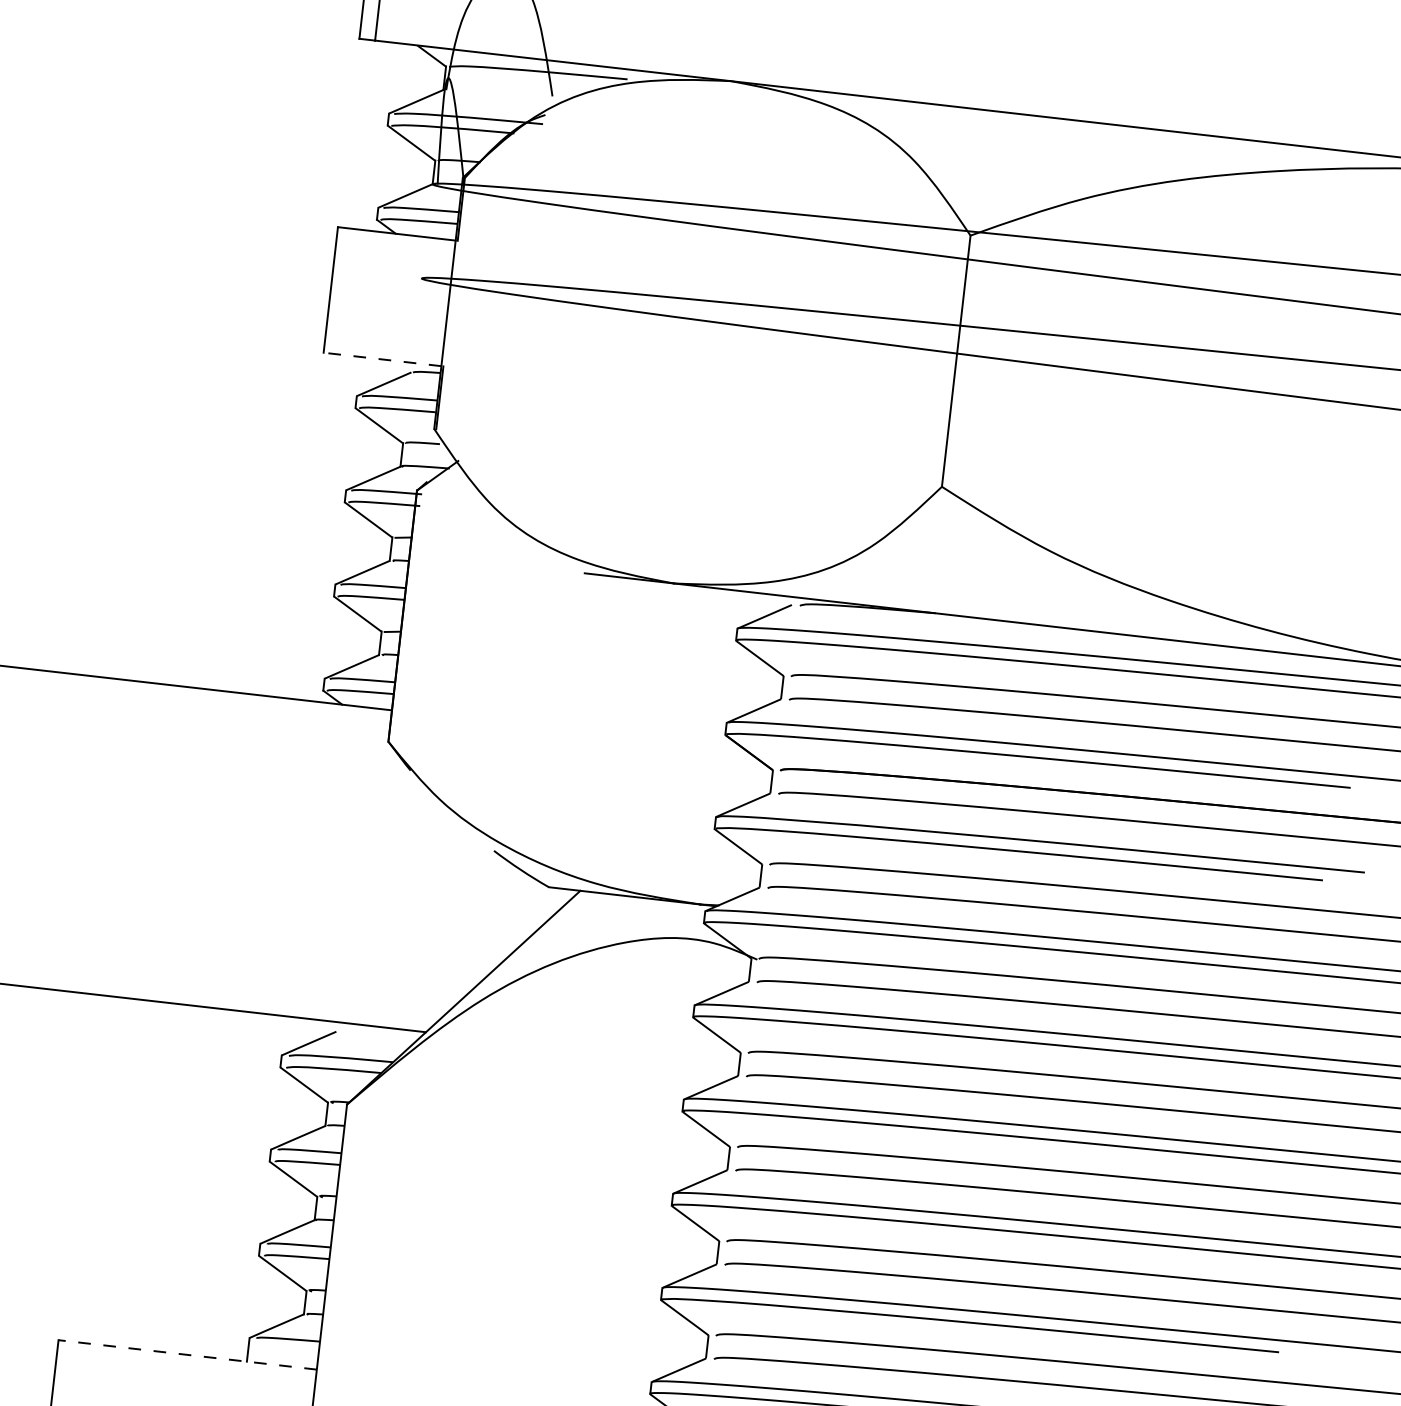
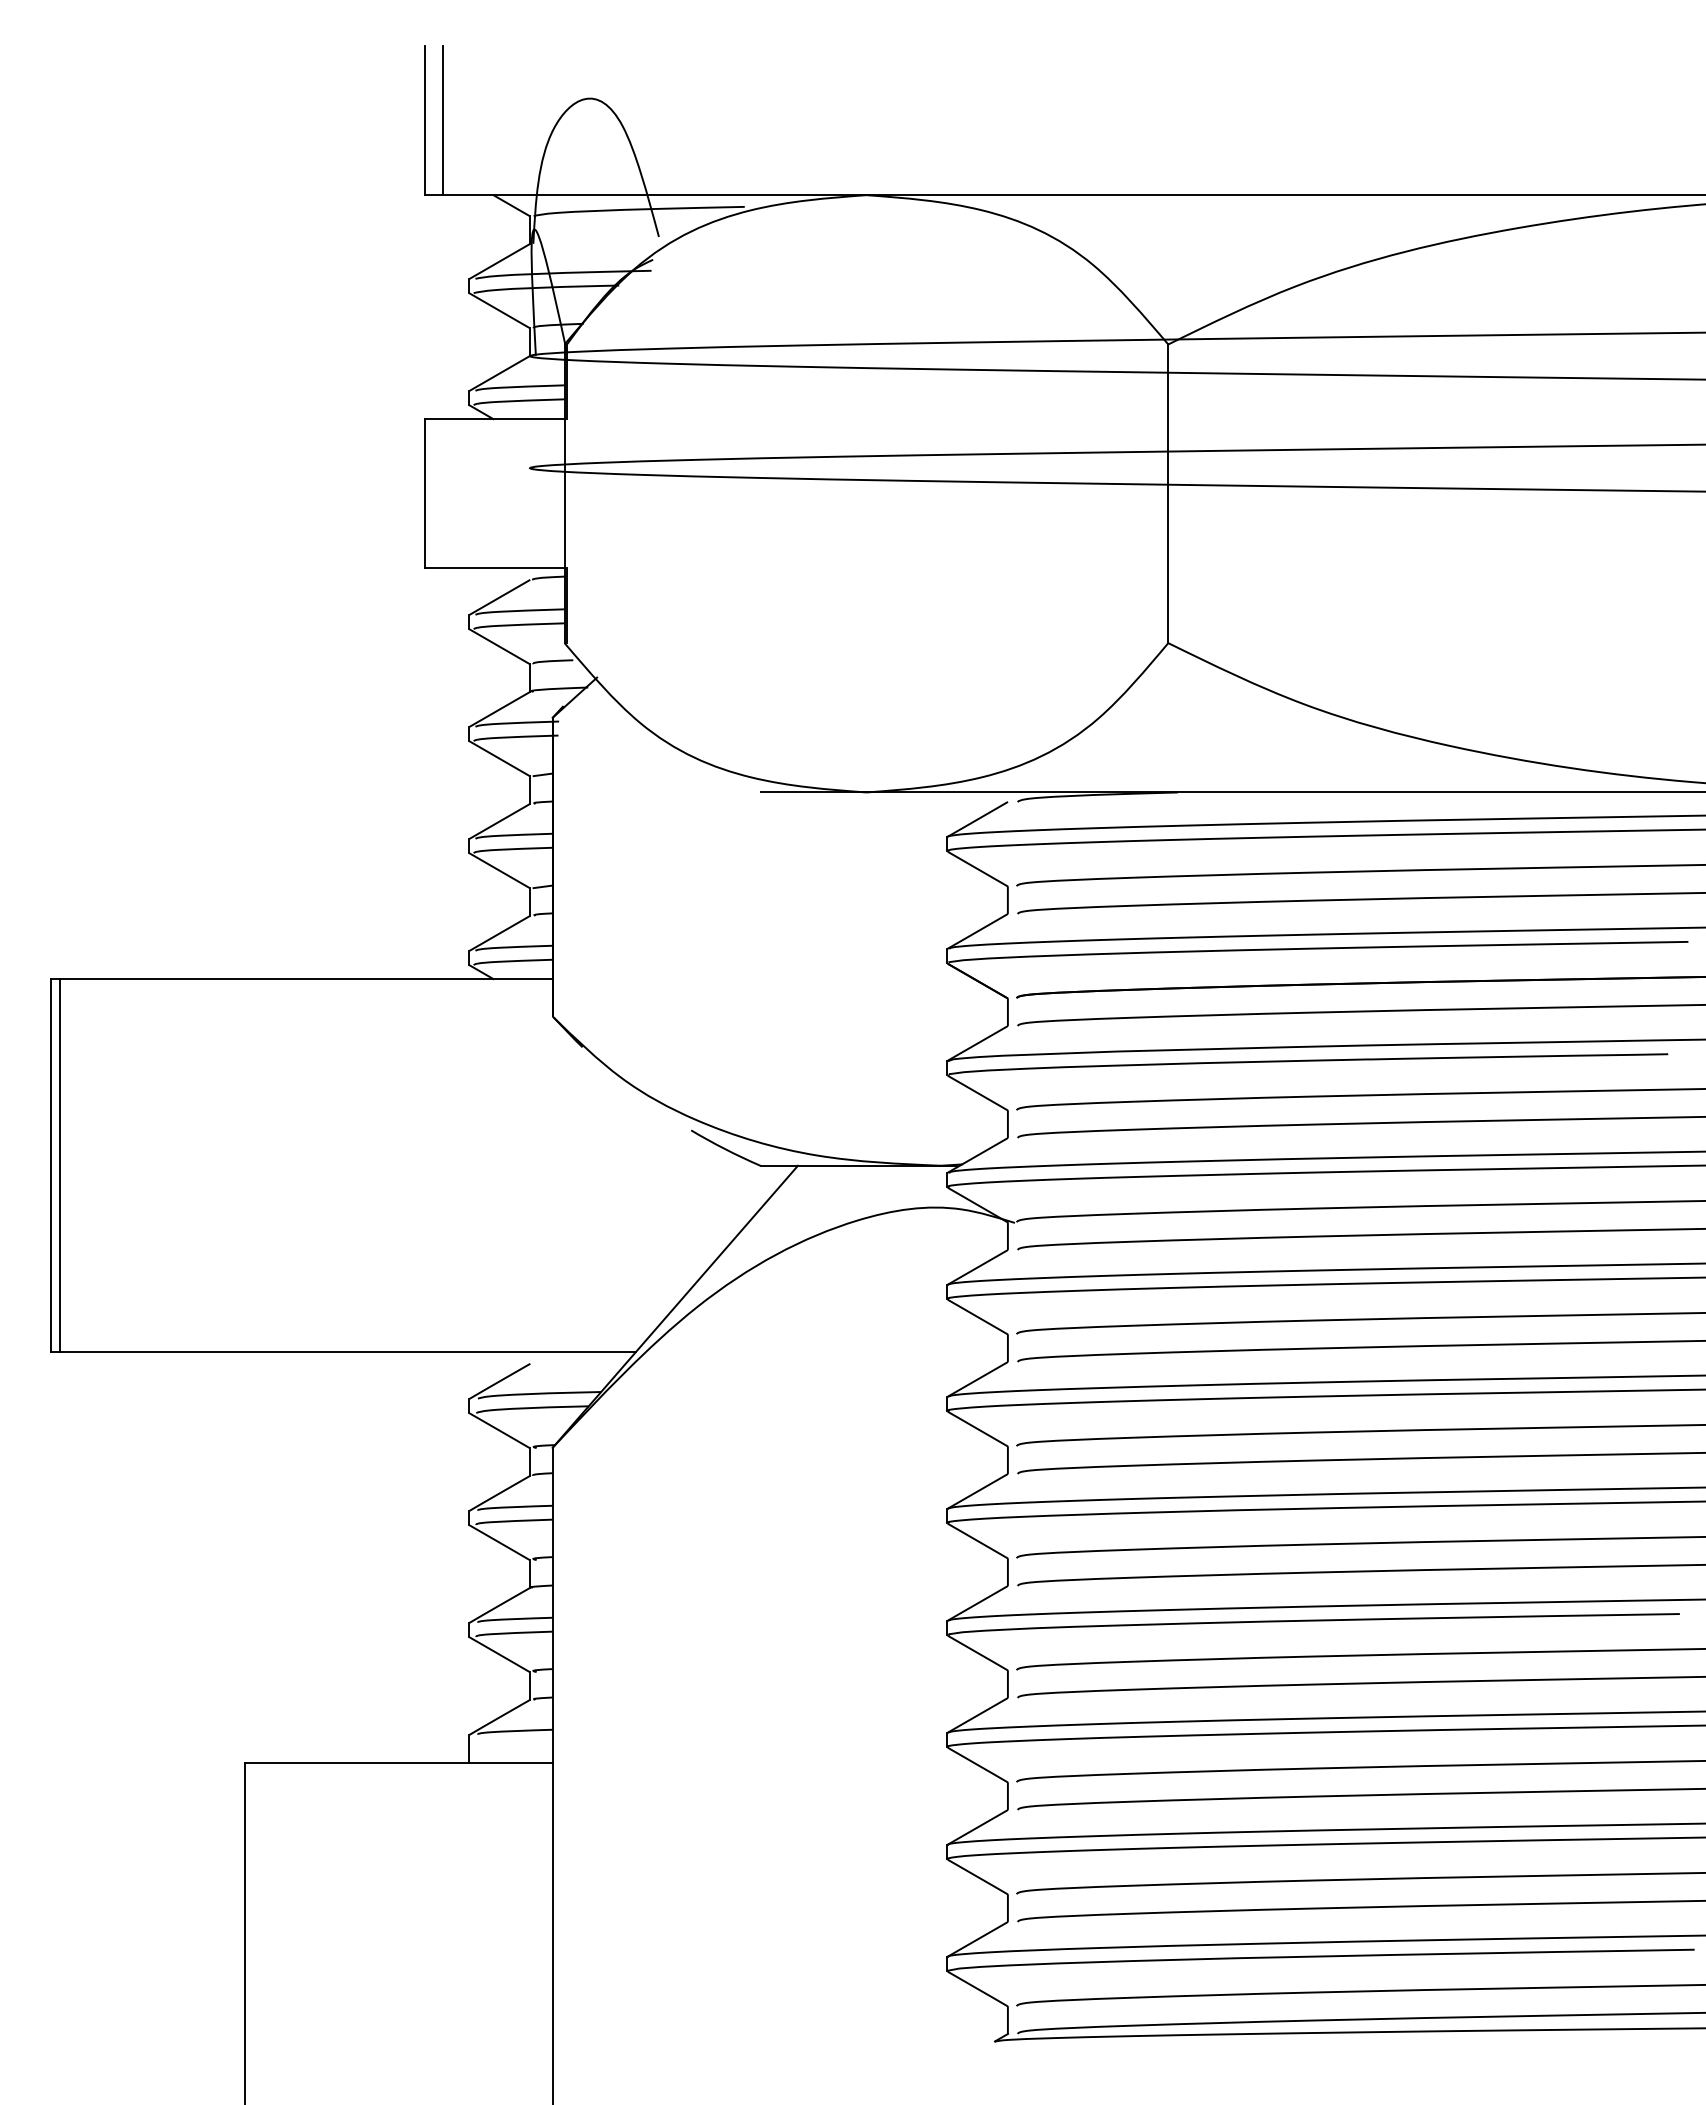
line: (382, 359) -> (494, 568), dashed -> solid
line: (188, 1355) -> (399, 1763), dashed -> solid

